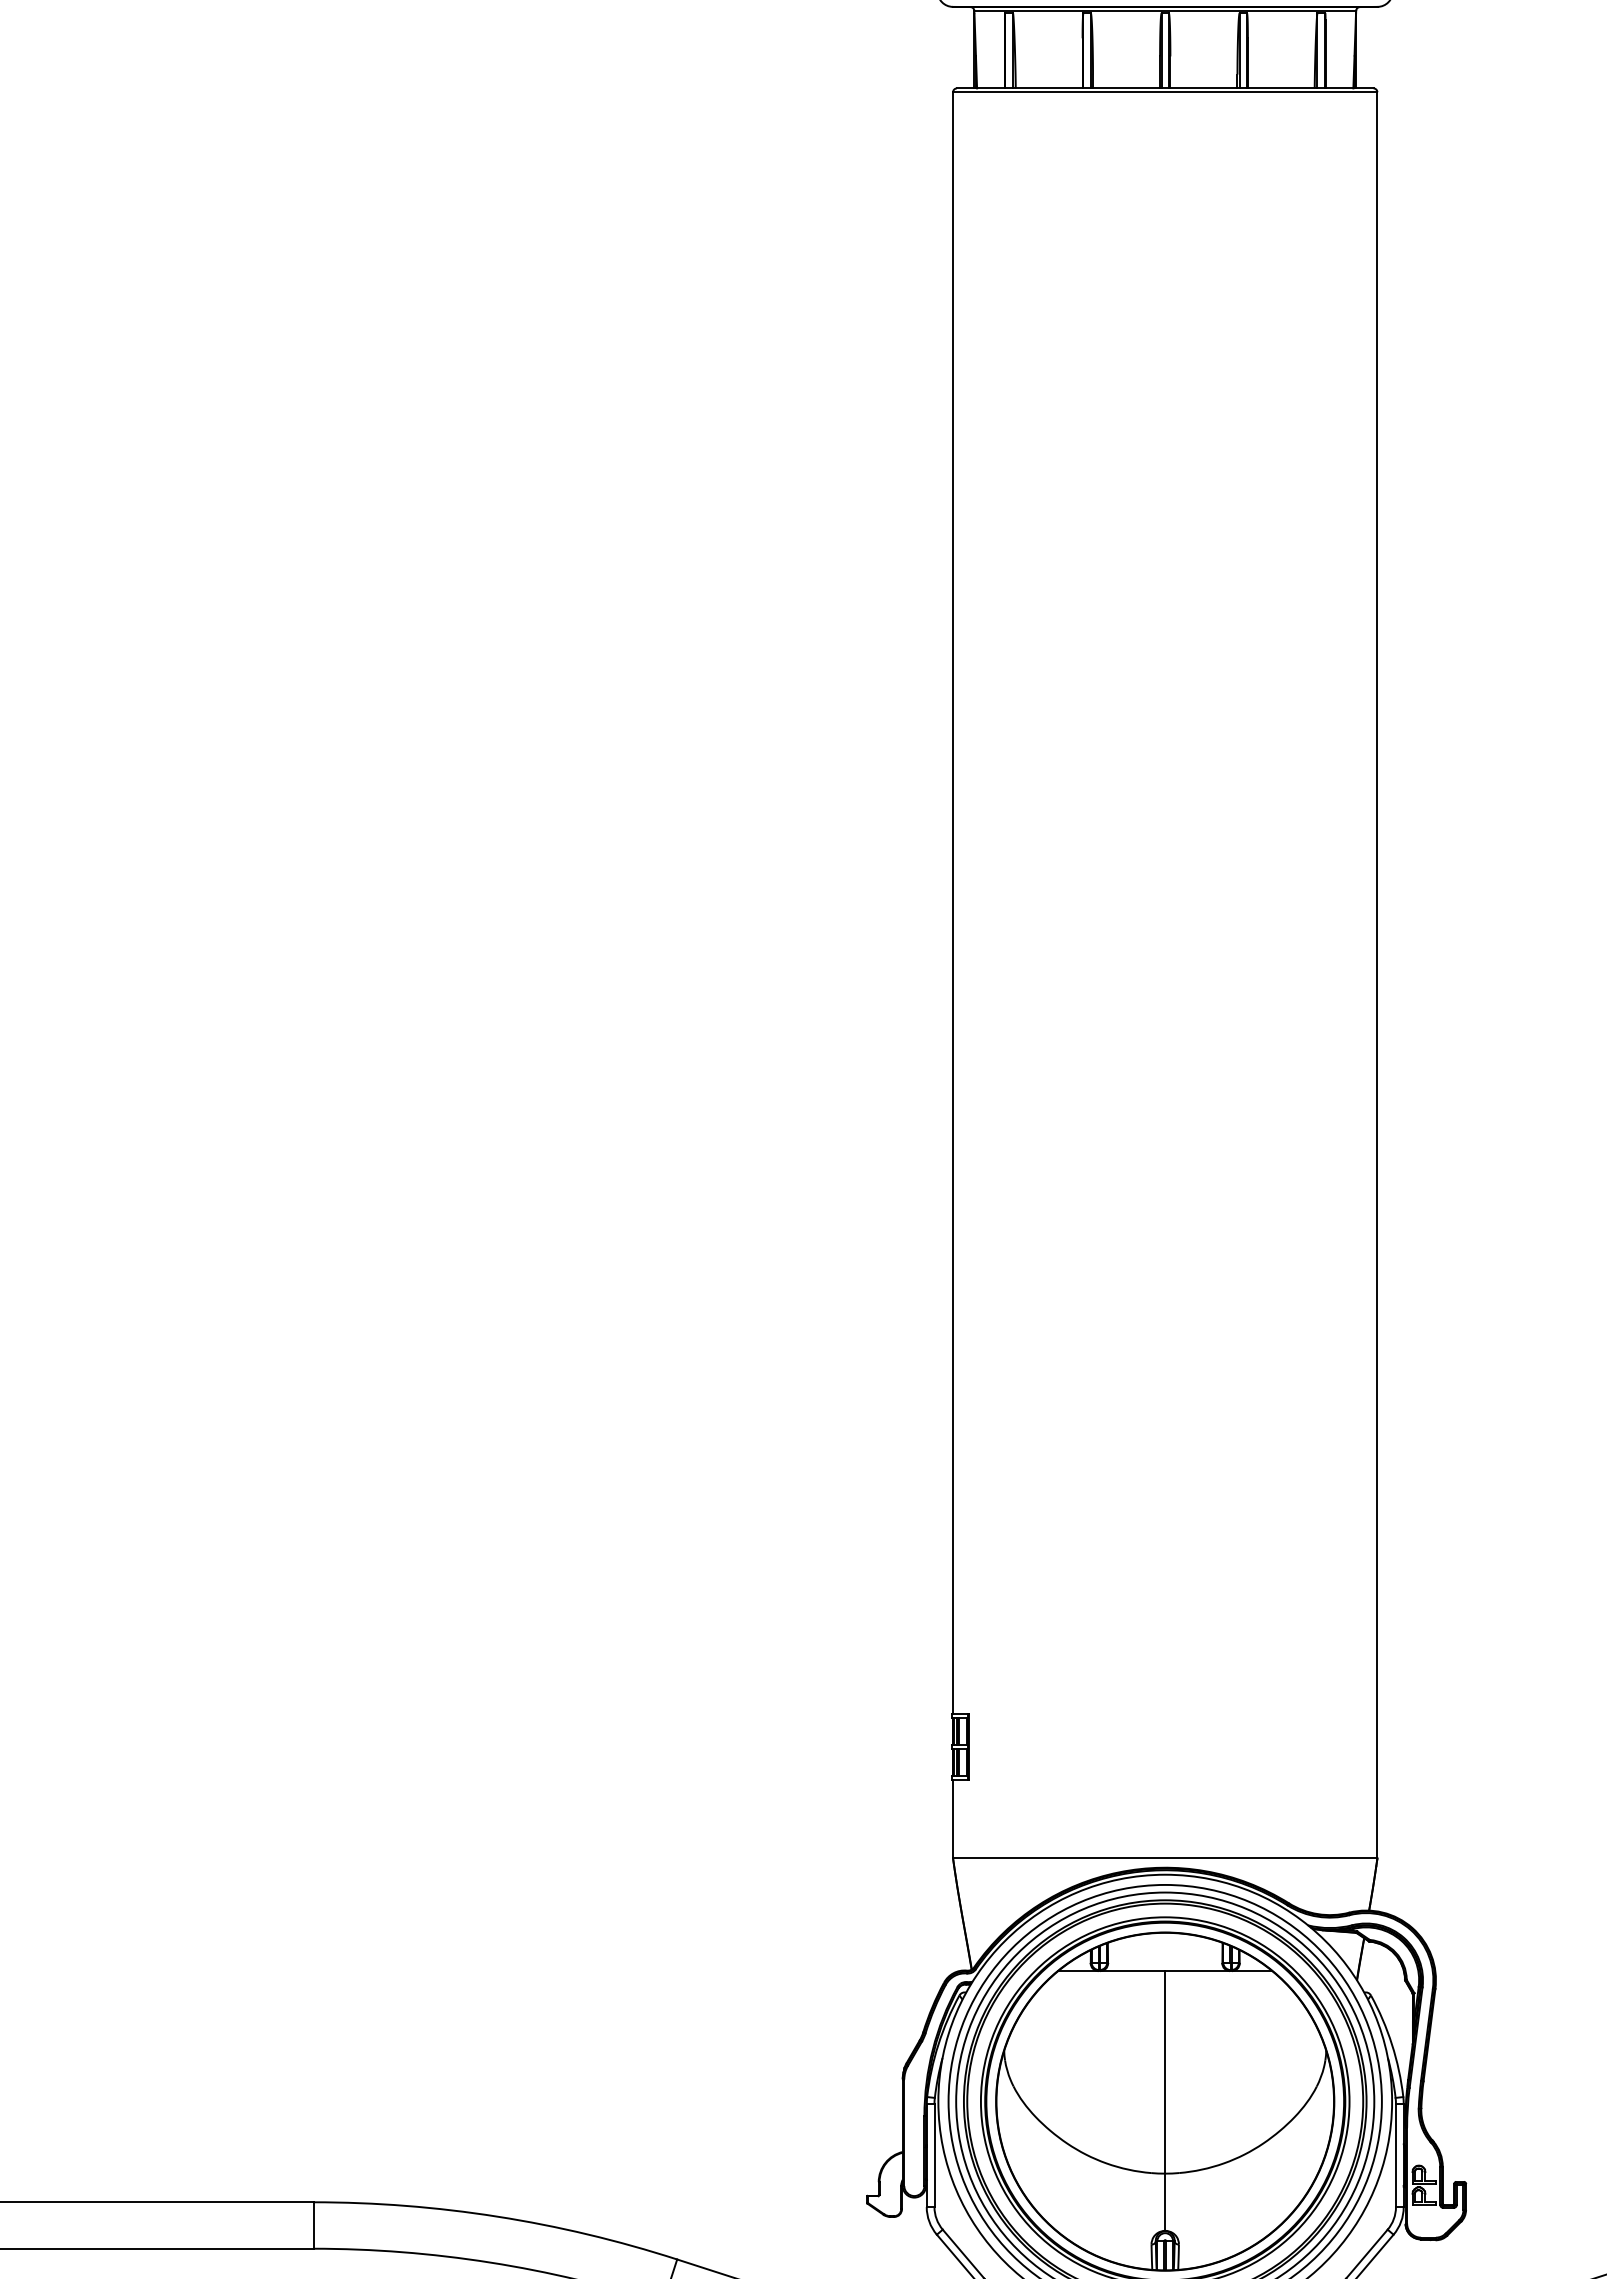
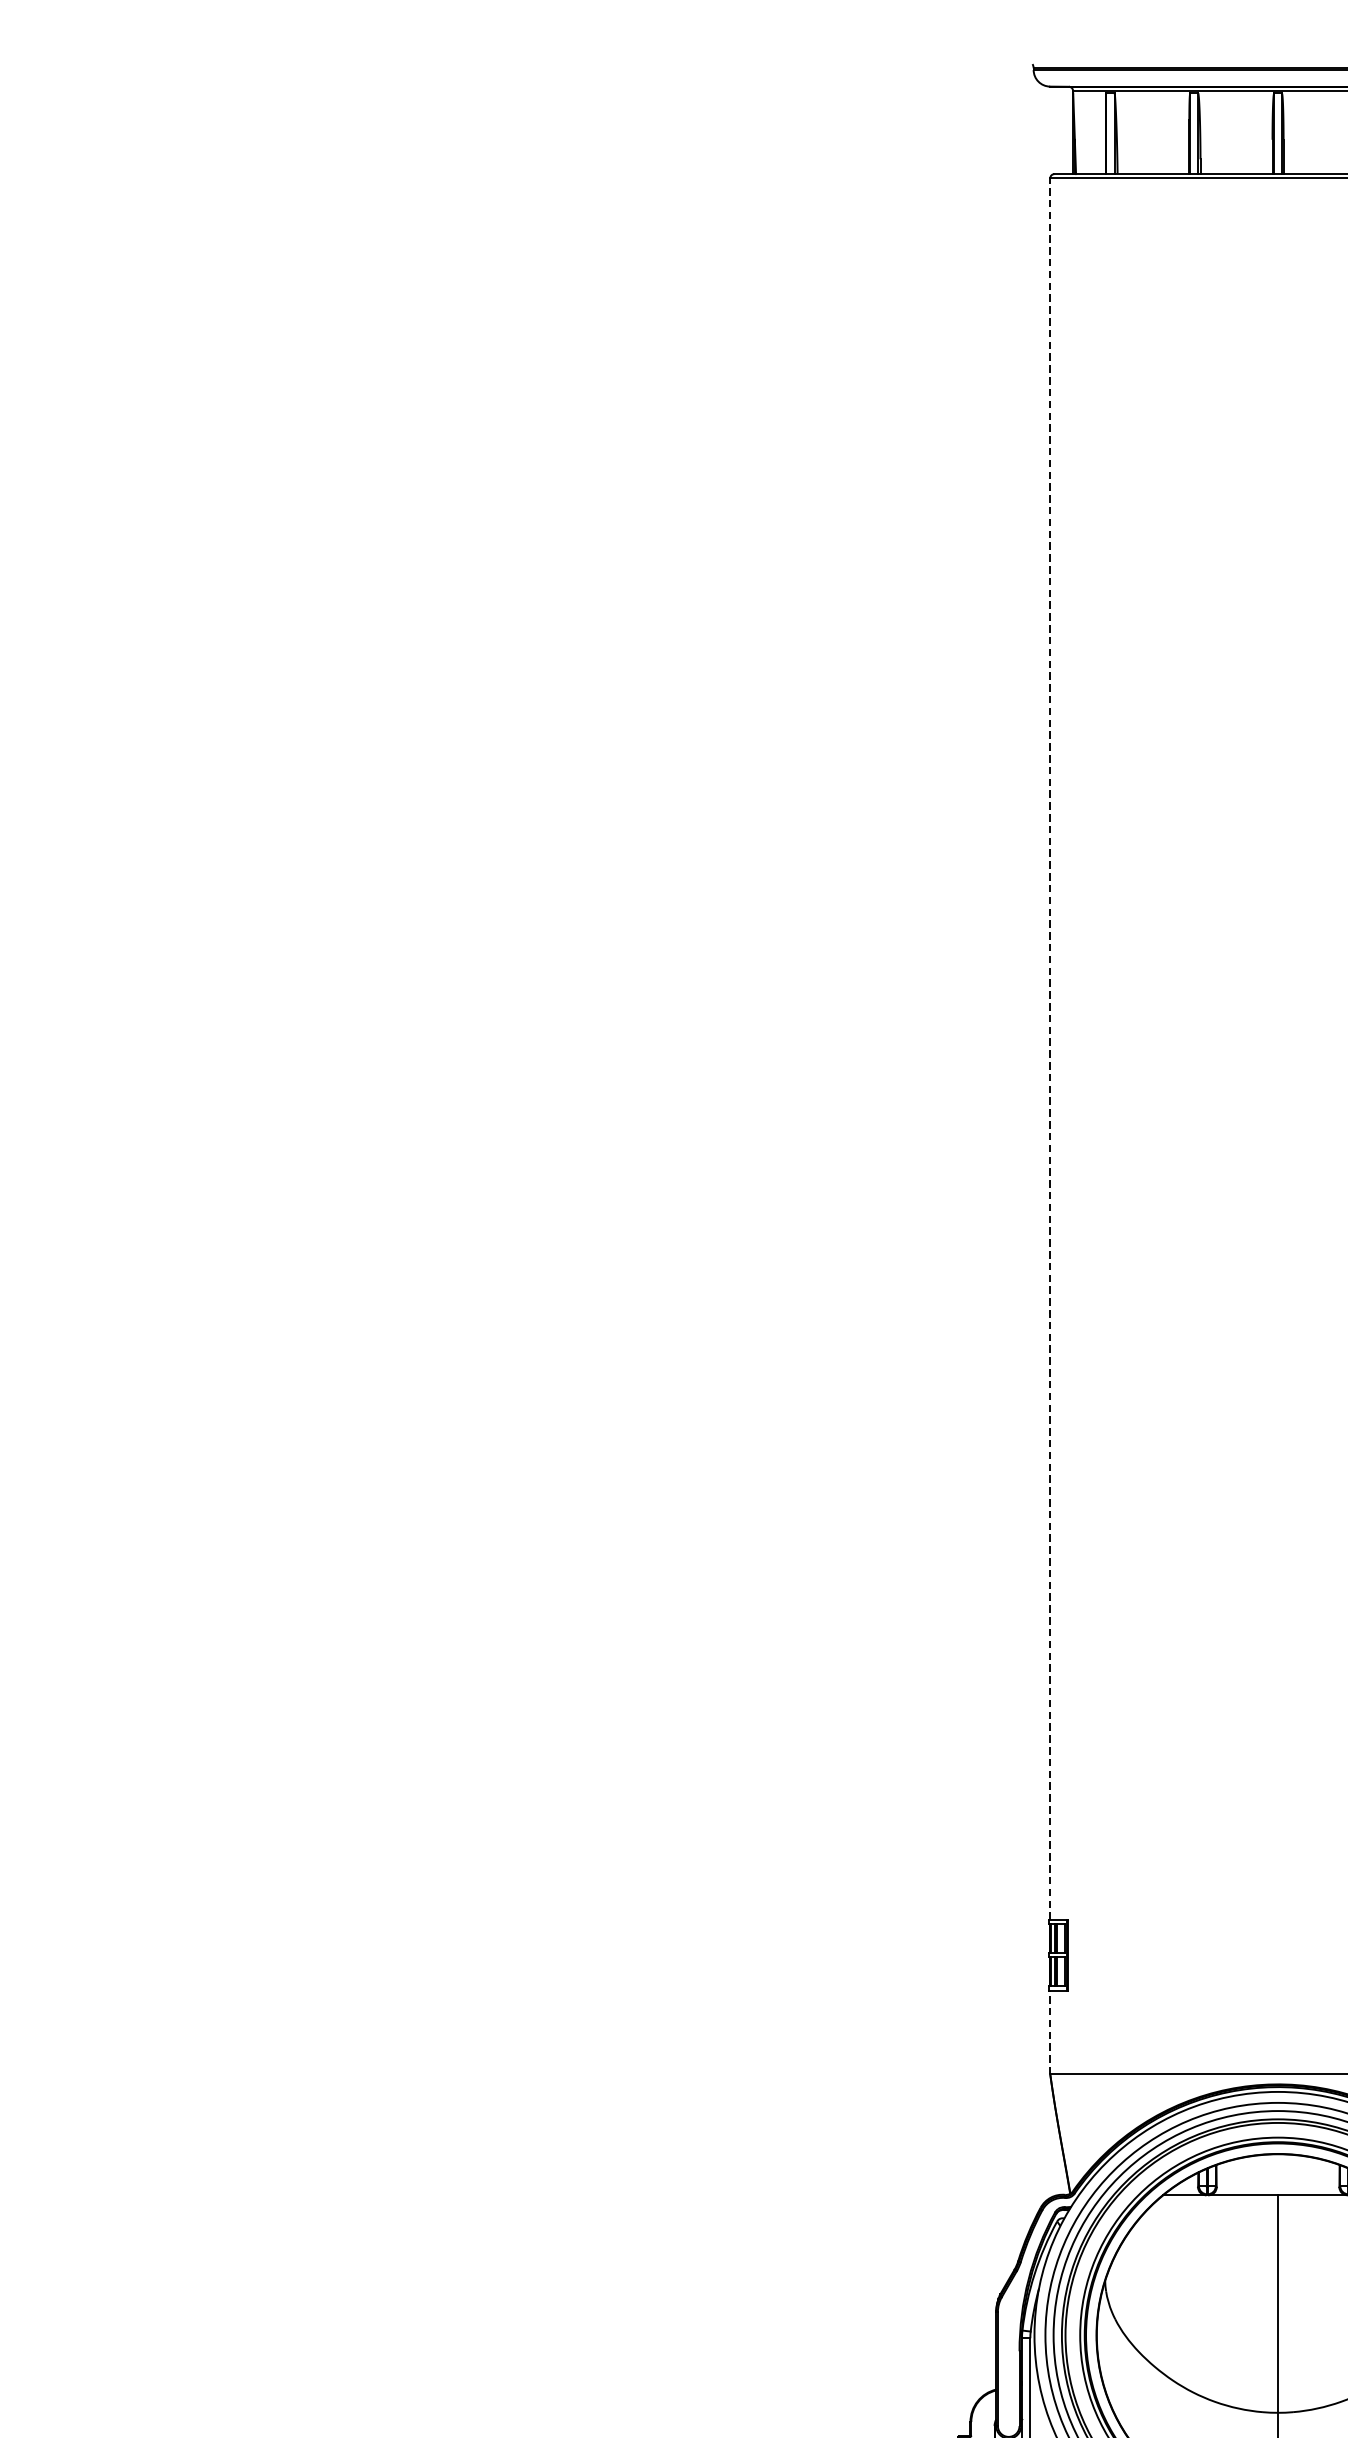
line: (953, 902) -> (1050, 1048), solid -> dashed
line: (953, 1818) -> (1050, 2031), solid -> dashed

